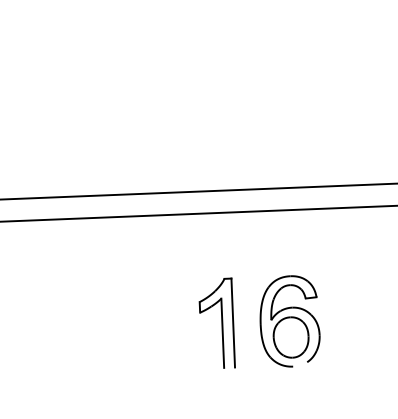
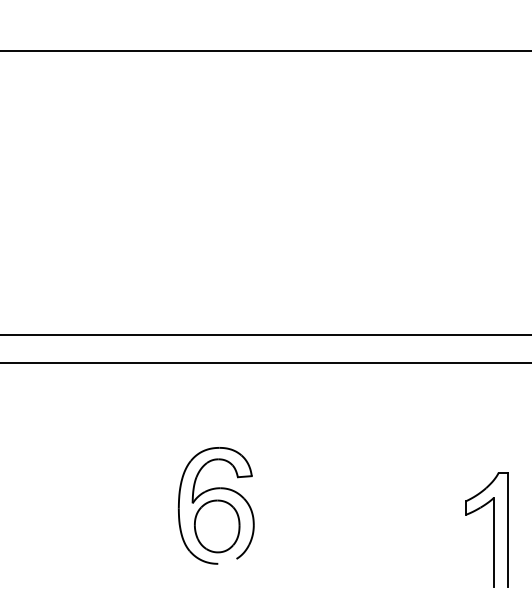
part: (289, 321) -> (215, 505), moved
part: (222, 323) -> (493, 529), moved

